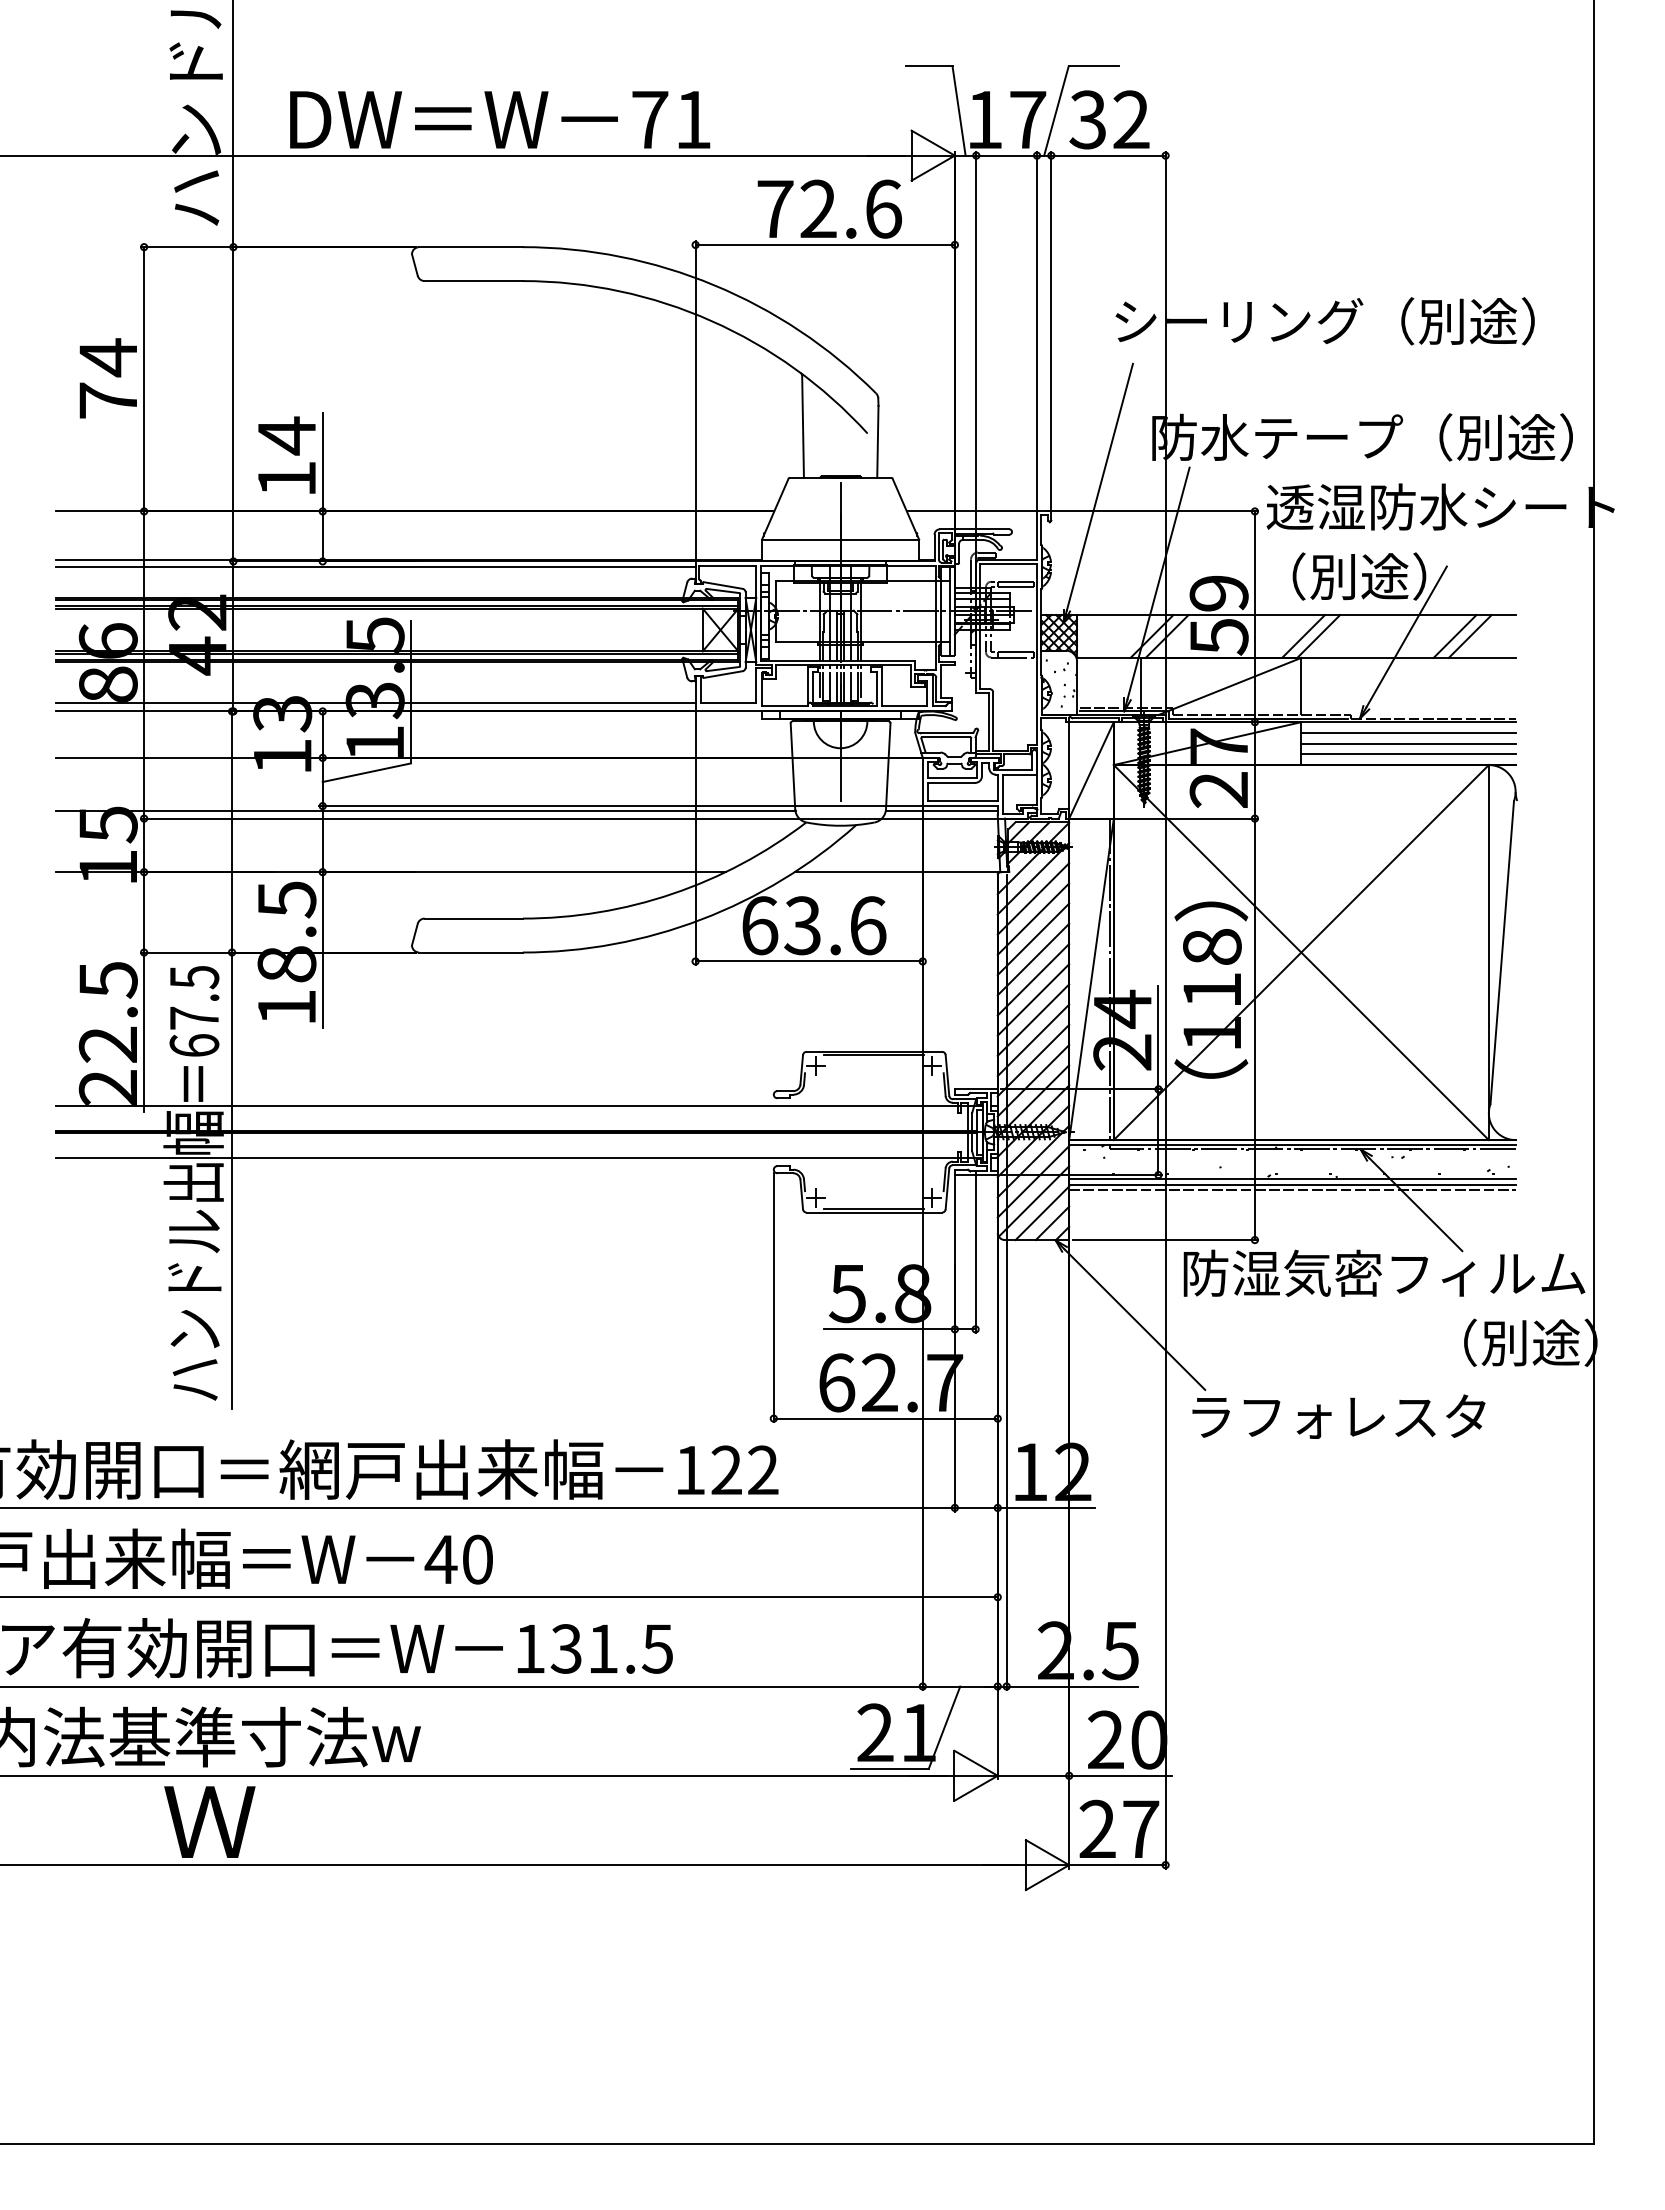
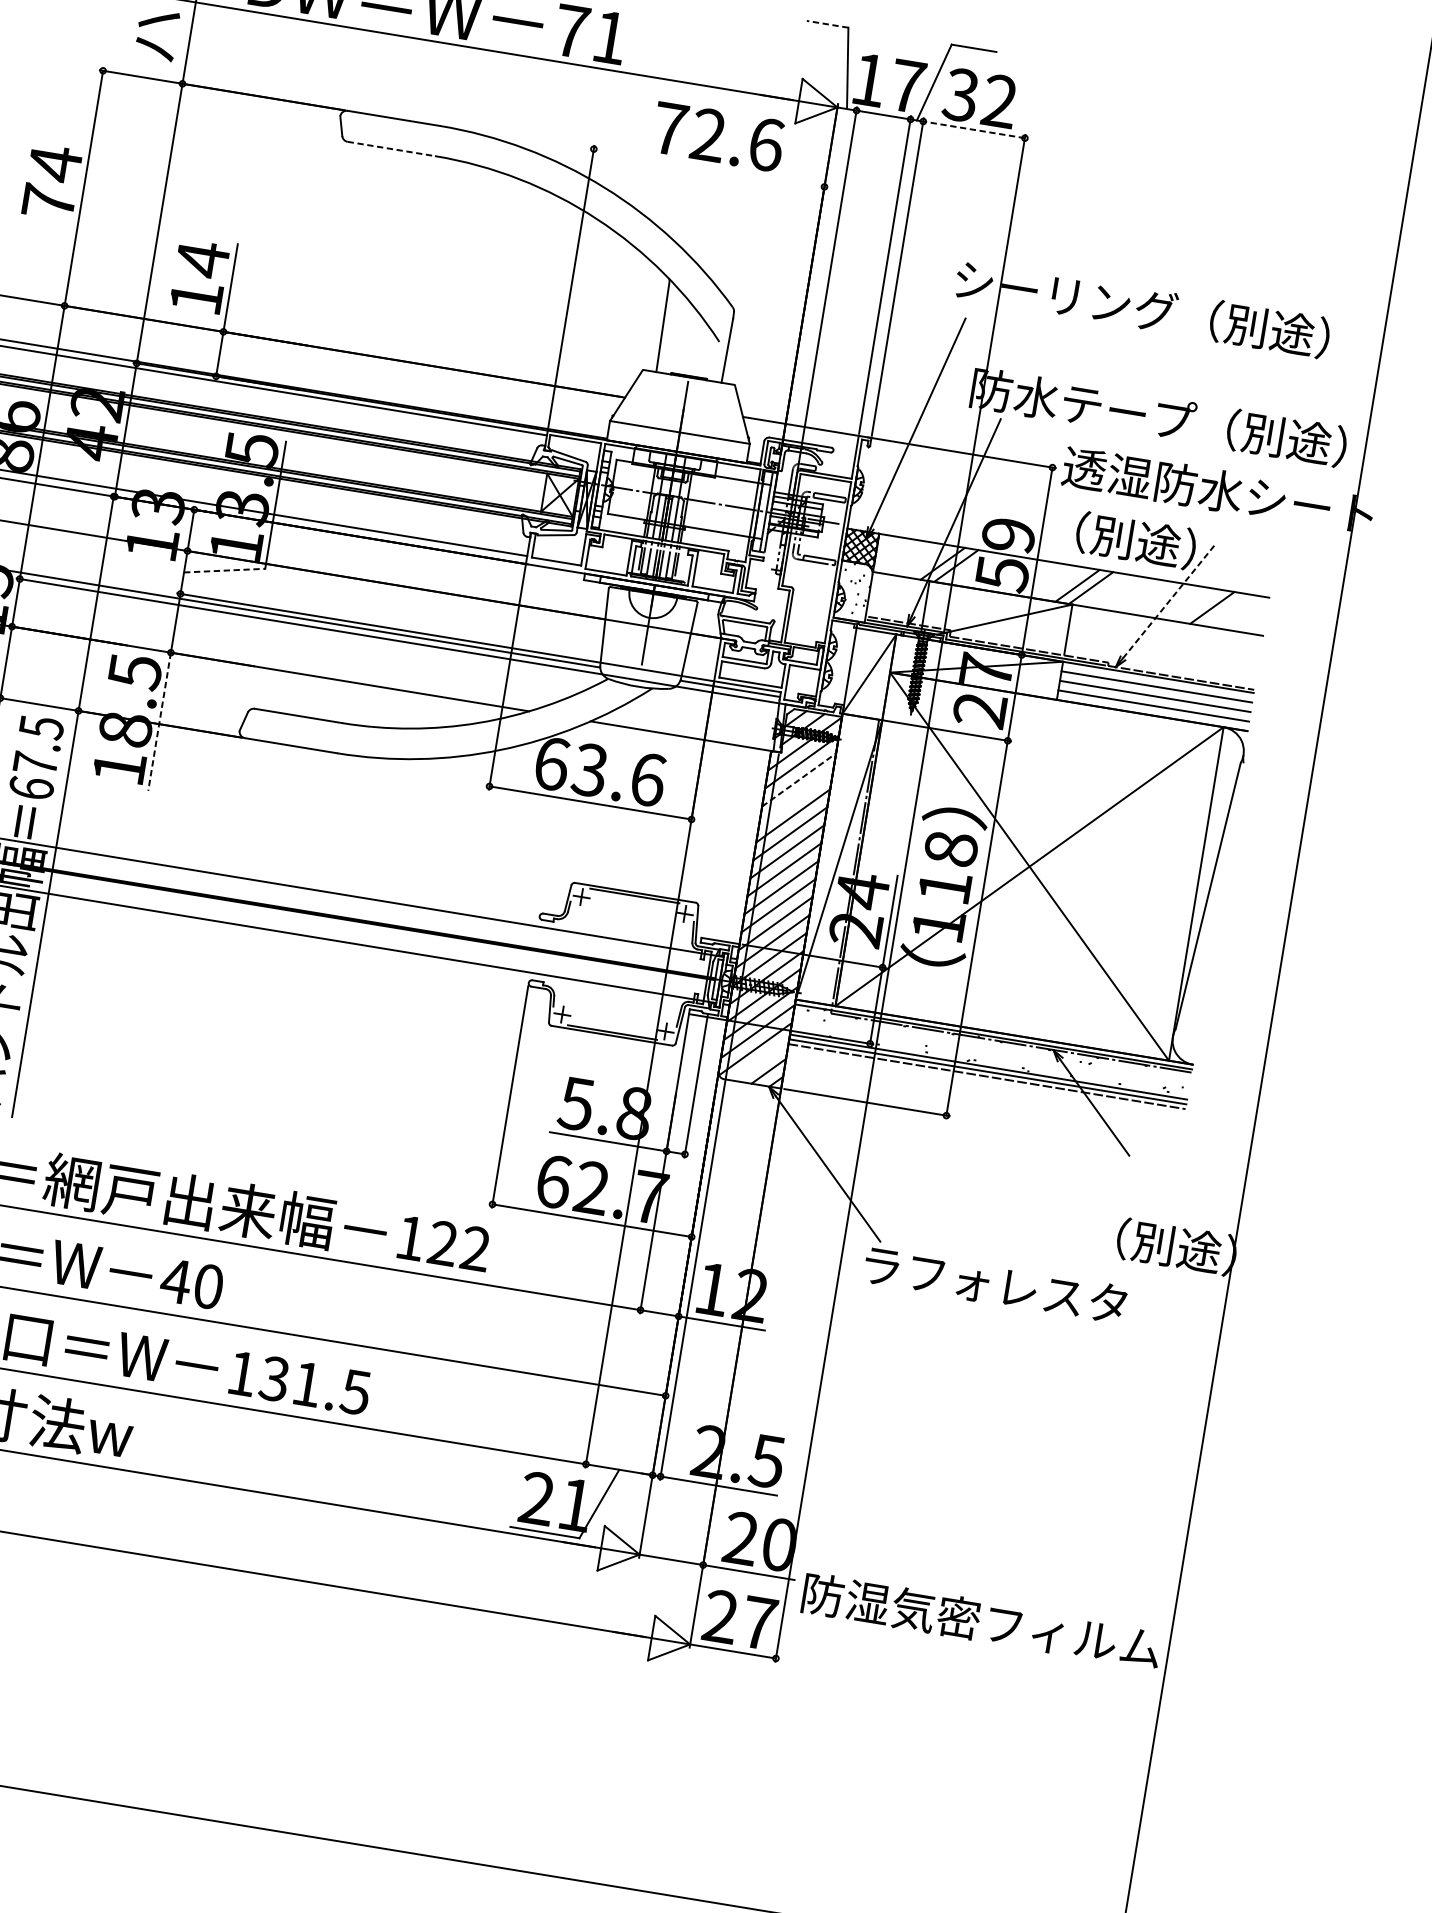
line: (928, 66) -> (827, 24), solid -> dashed
line: (1107, 155) -> (973, 129), solid -> dashed
line: (824, 244) -> (708, 167), removed
line: (474, 281) -> (391, 149), solid -> dashed
line: (1406, 636) -> (1169, 600), solid -> dashed
line: (1469, 636) -> (1225, 610), removed
line: (367, 772) -> (225, 570), solid -> dashed
line: (1033, 898) -> (799, 779), solid -> dashed
line: (1033, 918) -> (796, 797), removed
line: (322, 949) -> (159, 721), solid -> dashed
line: (1042, 1213) -> (761, 1061), removed
text: (1384, 1272) -> (982, 1620), moved

